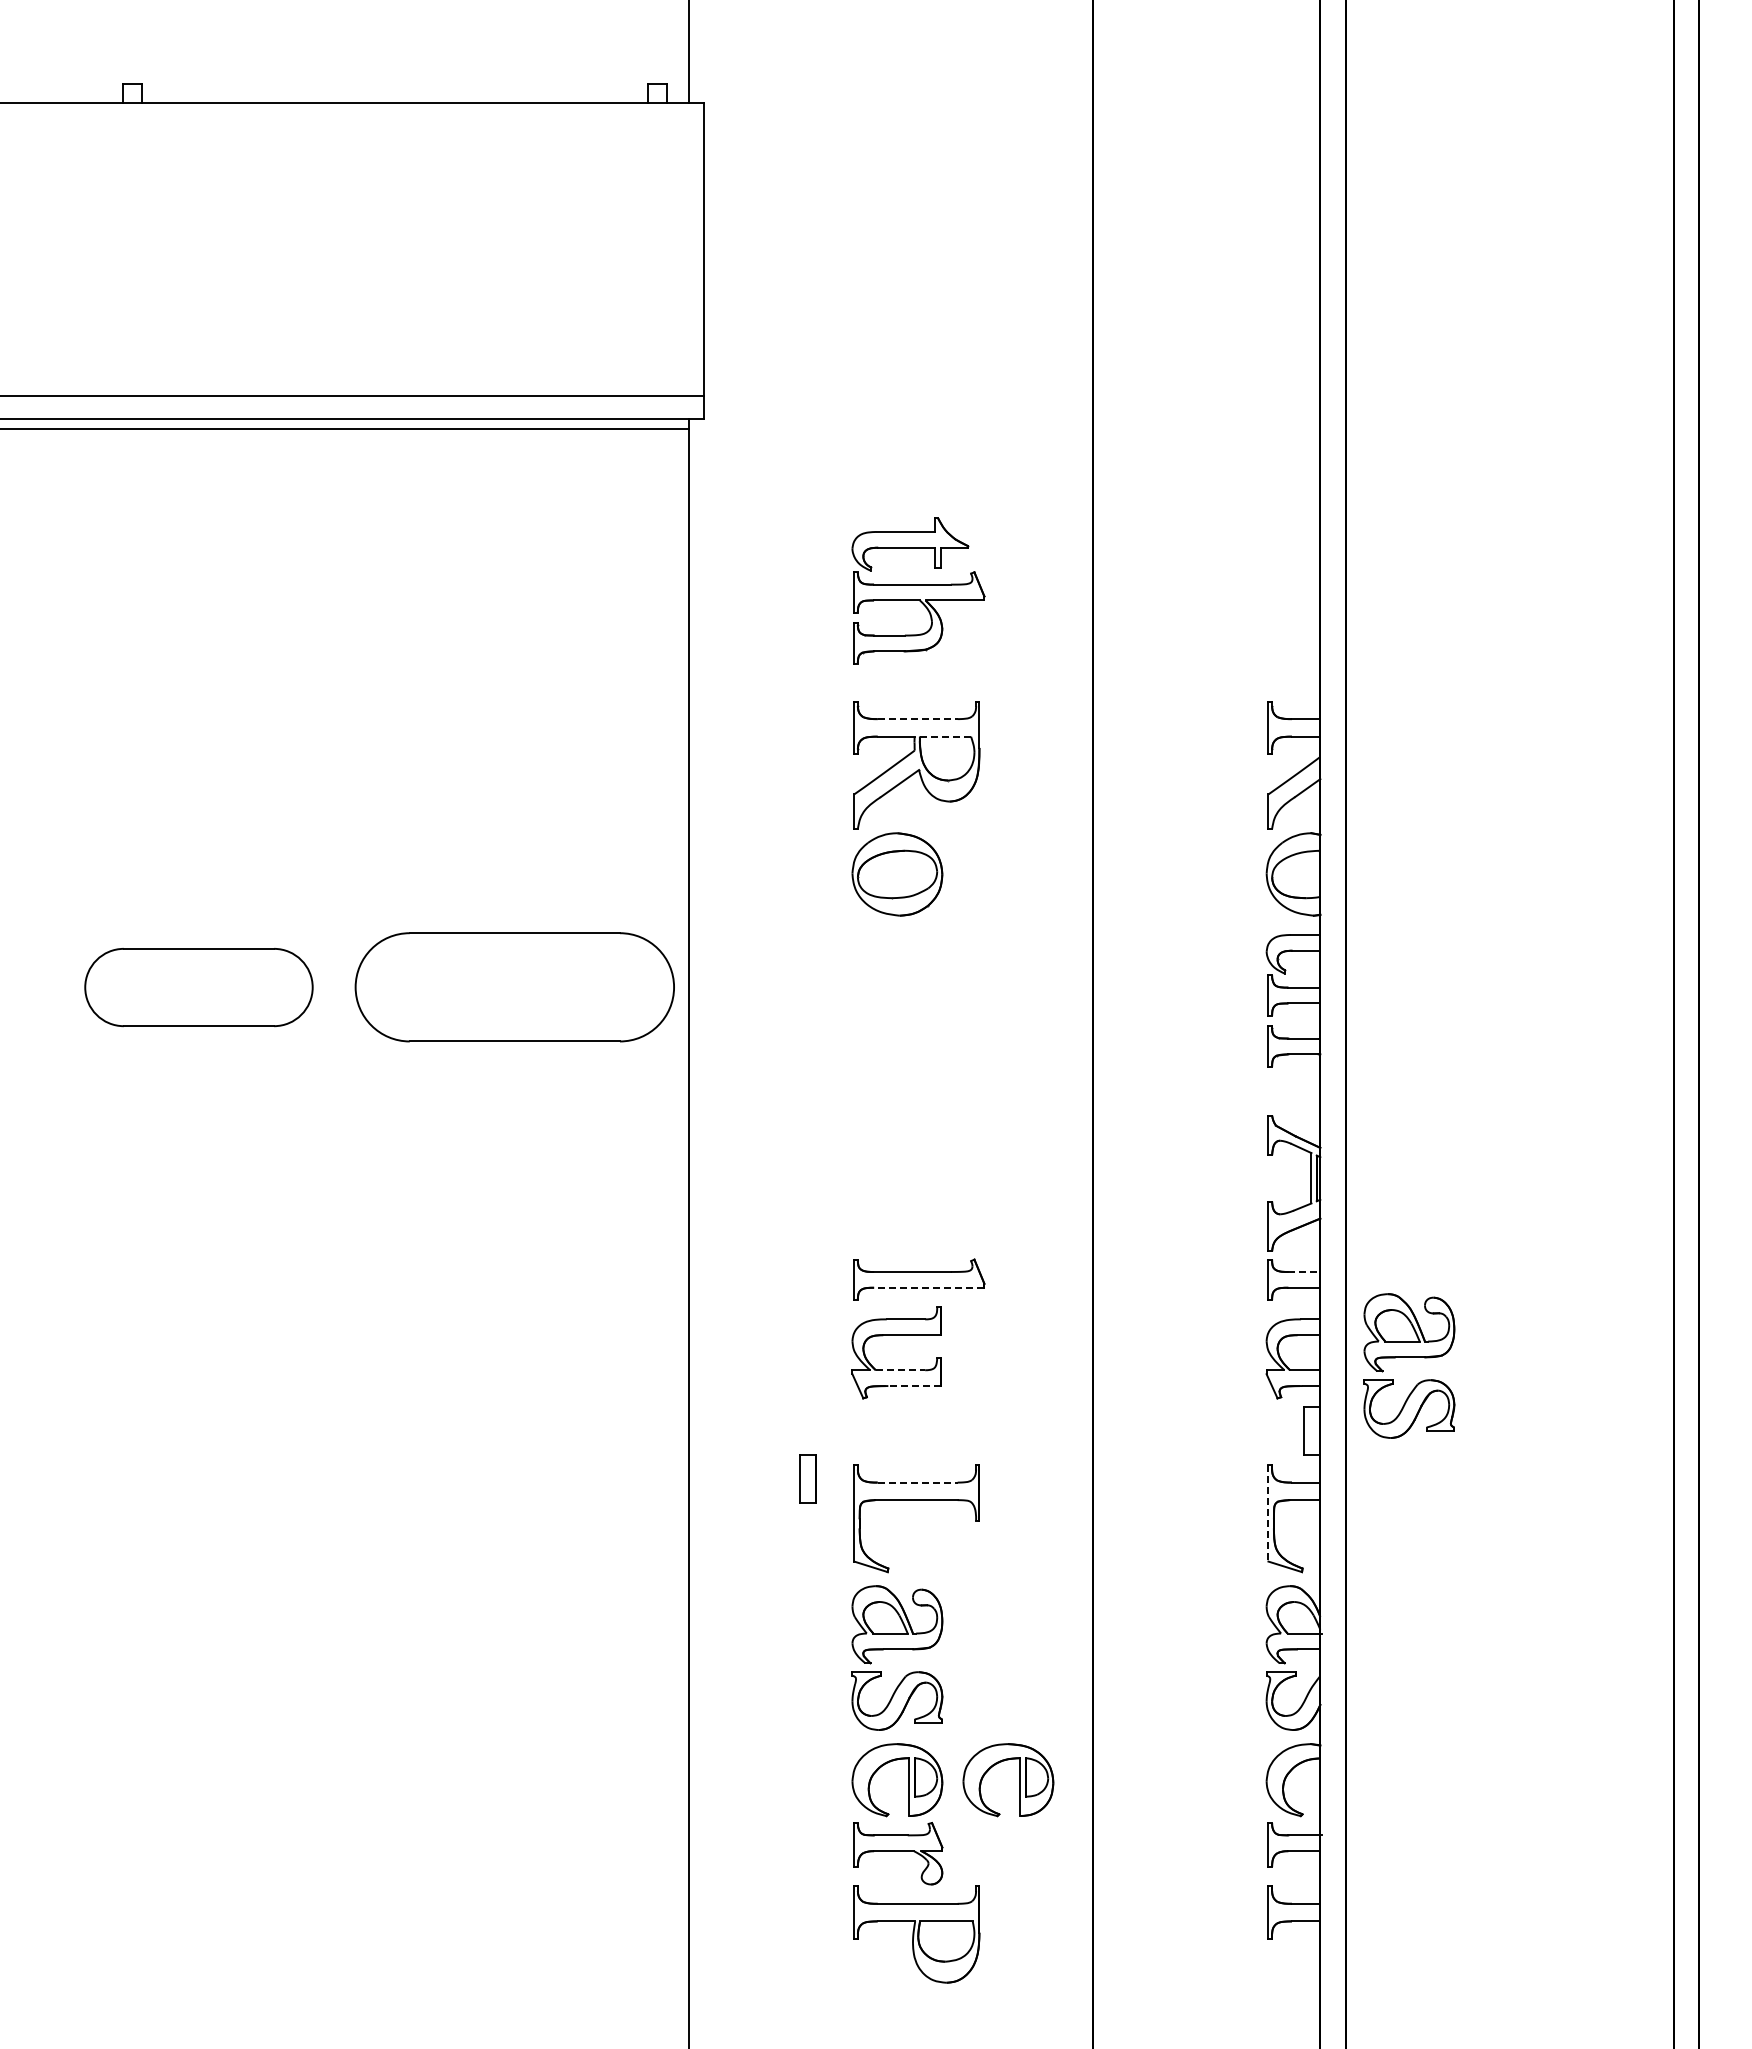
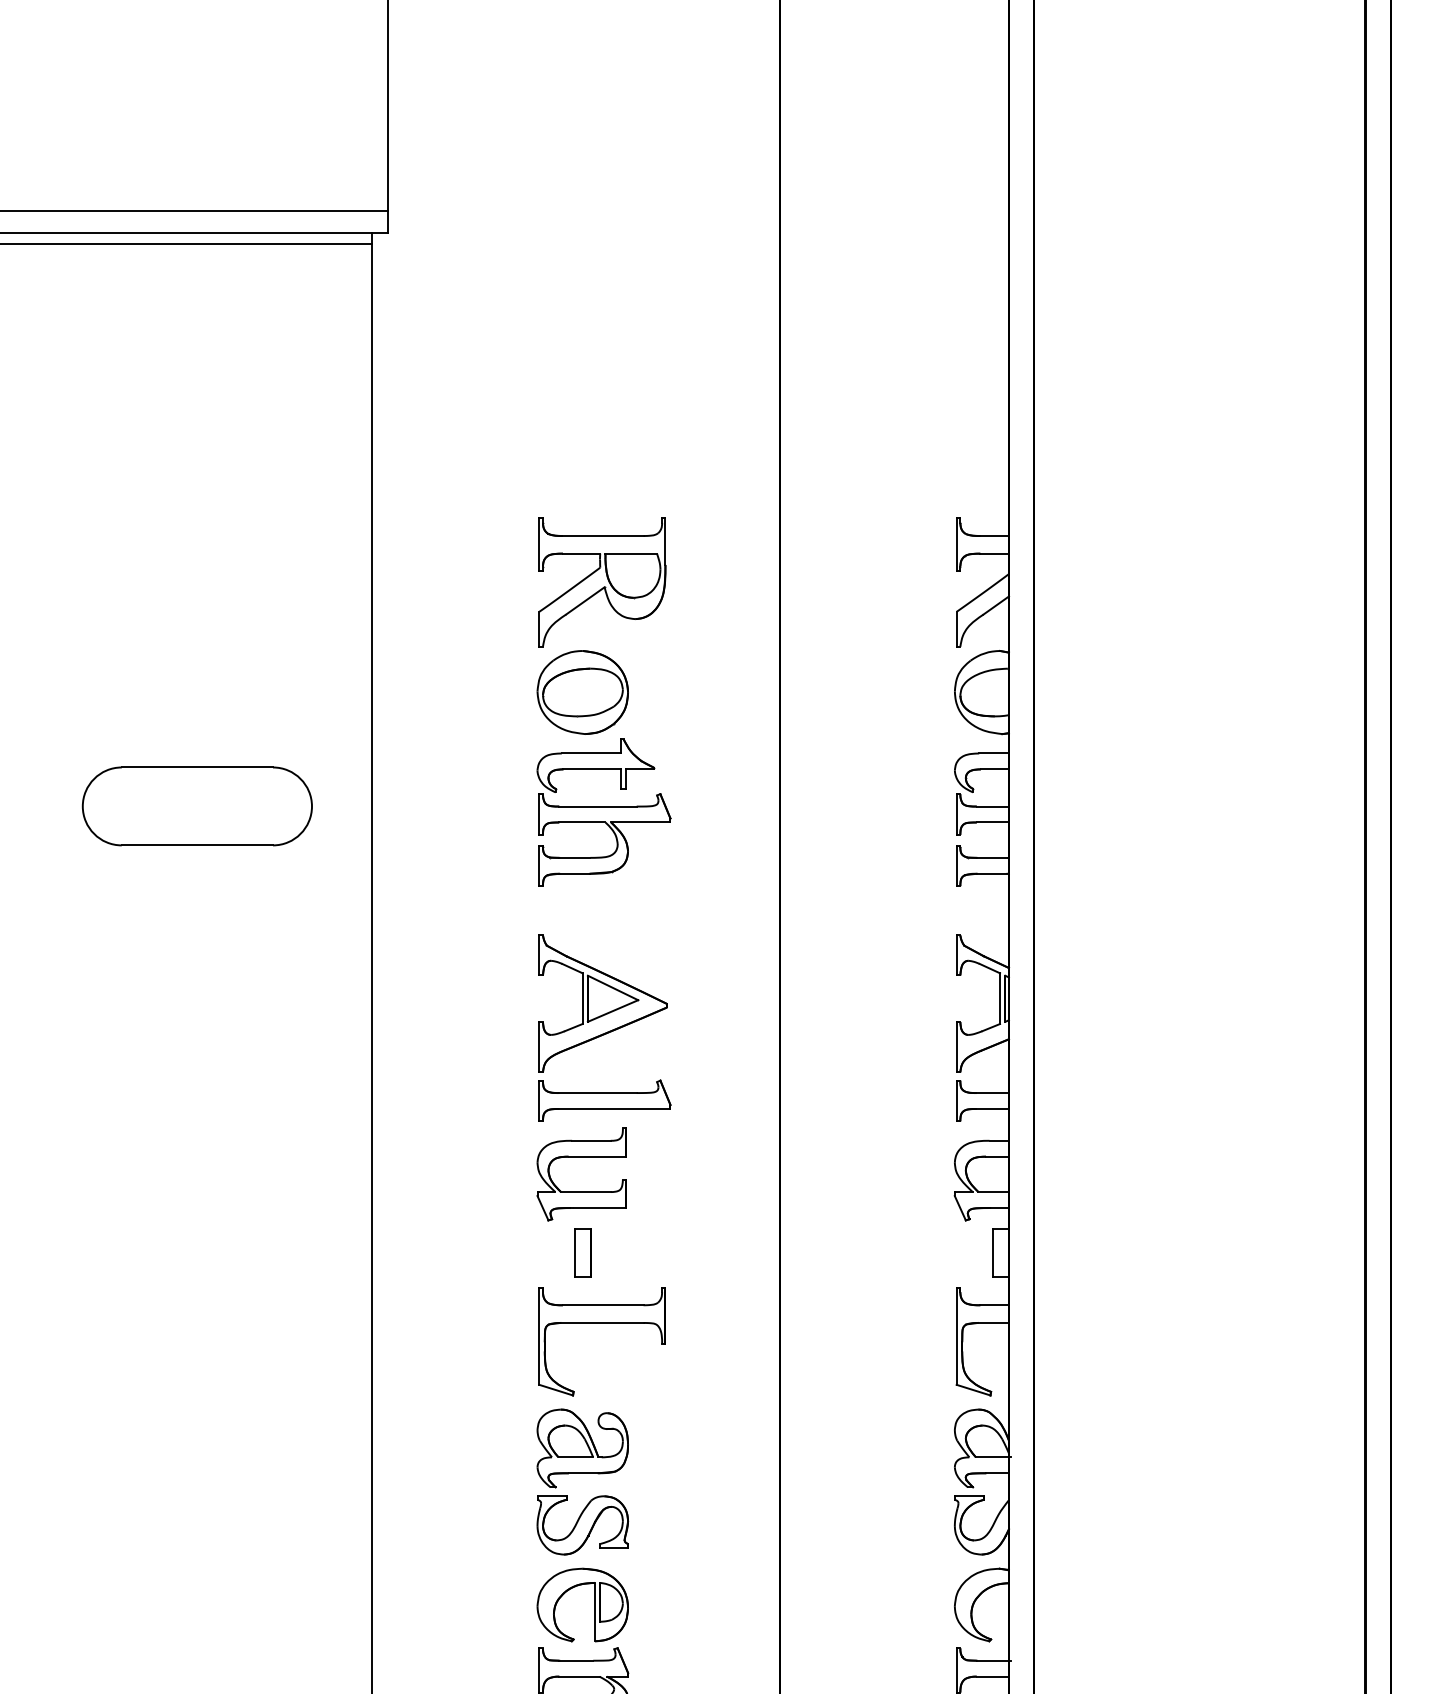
part: (918, 590) -> (604, 812), moved
line: (917, 719) -> (603, 536), dashed -> solid
line: (945, 736) -> (631, 553), dashed -> solid
part: (514, 987) -> (196, 806), size x0.71
part: (917, 1183) -> (603, 1003), added
line: (1304, 1271) -> (992, 1092), dashed -> solid
line: (928, 1287) -> (614, 1108), dashed -> solid
part: (1409, 1357) -> (1098, 1179), removed
line: (900, 1370) -> (585, 1192), dashed -> solid
line: (914, 1386) -> (600, 1208), dashed -> solid
part: (807, 1478) -> (582, 1252), moved
line: (918, 1482) -> (604, 1305), dashed -> solid
line: (1268, 1513) -> (956, 1336), dashed -> solid
part: (1019, 1780) -> (705, 1605), removed

